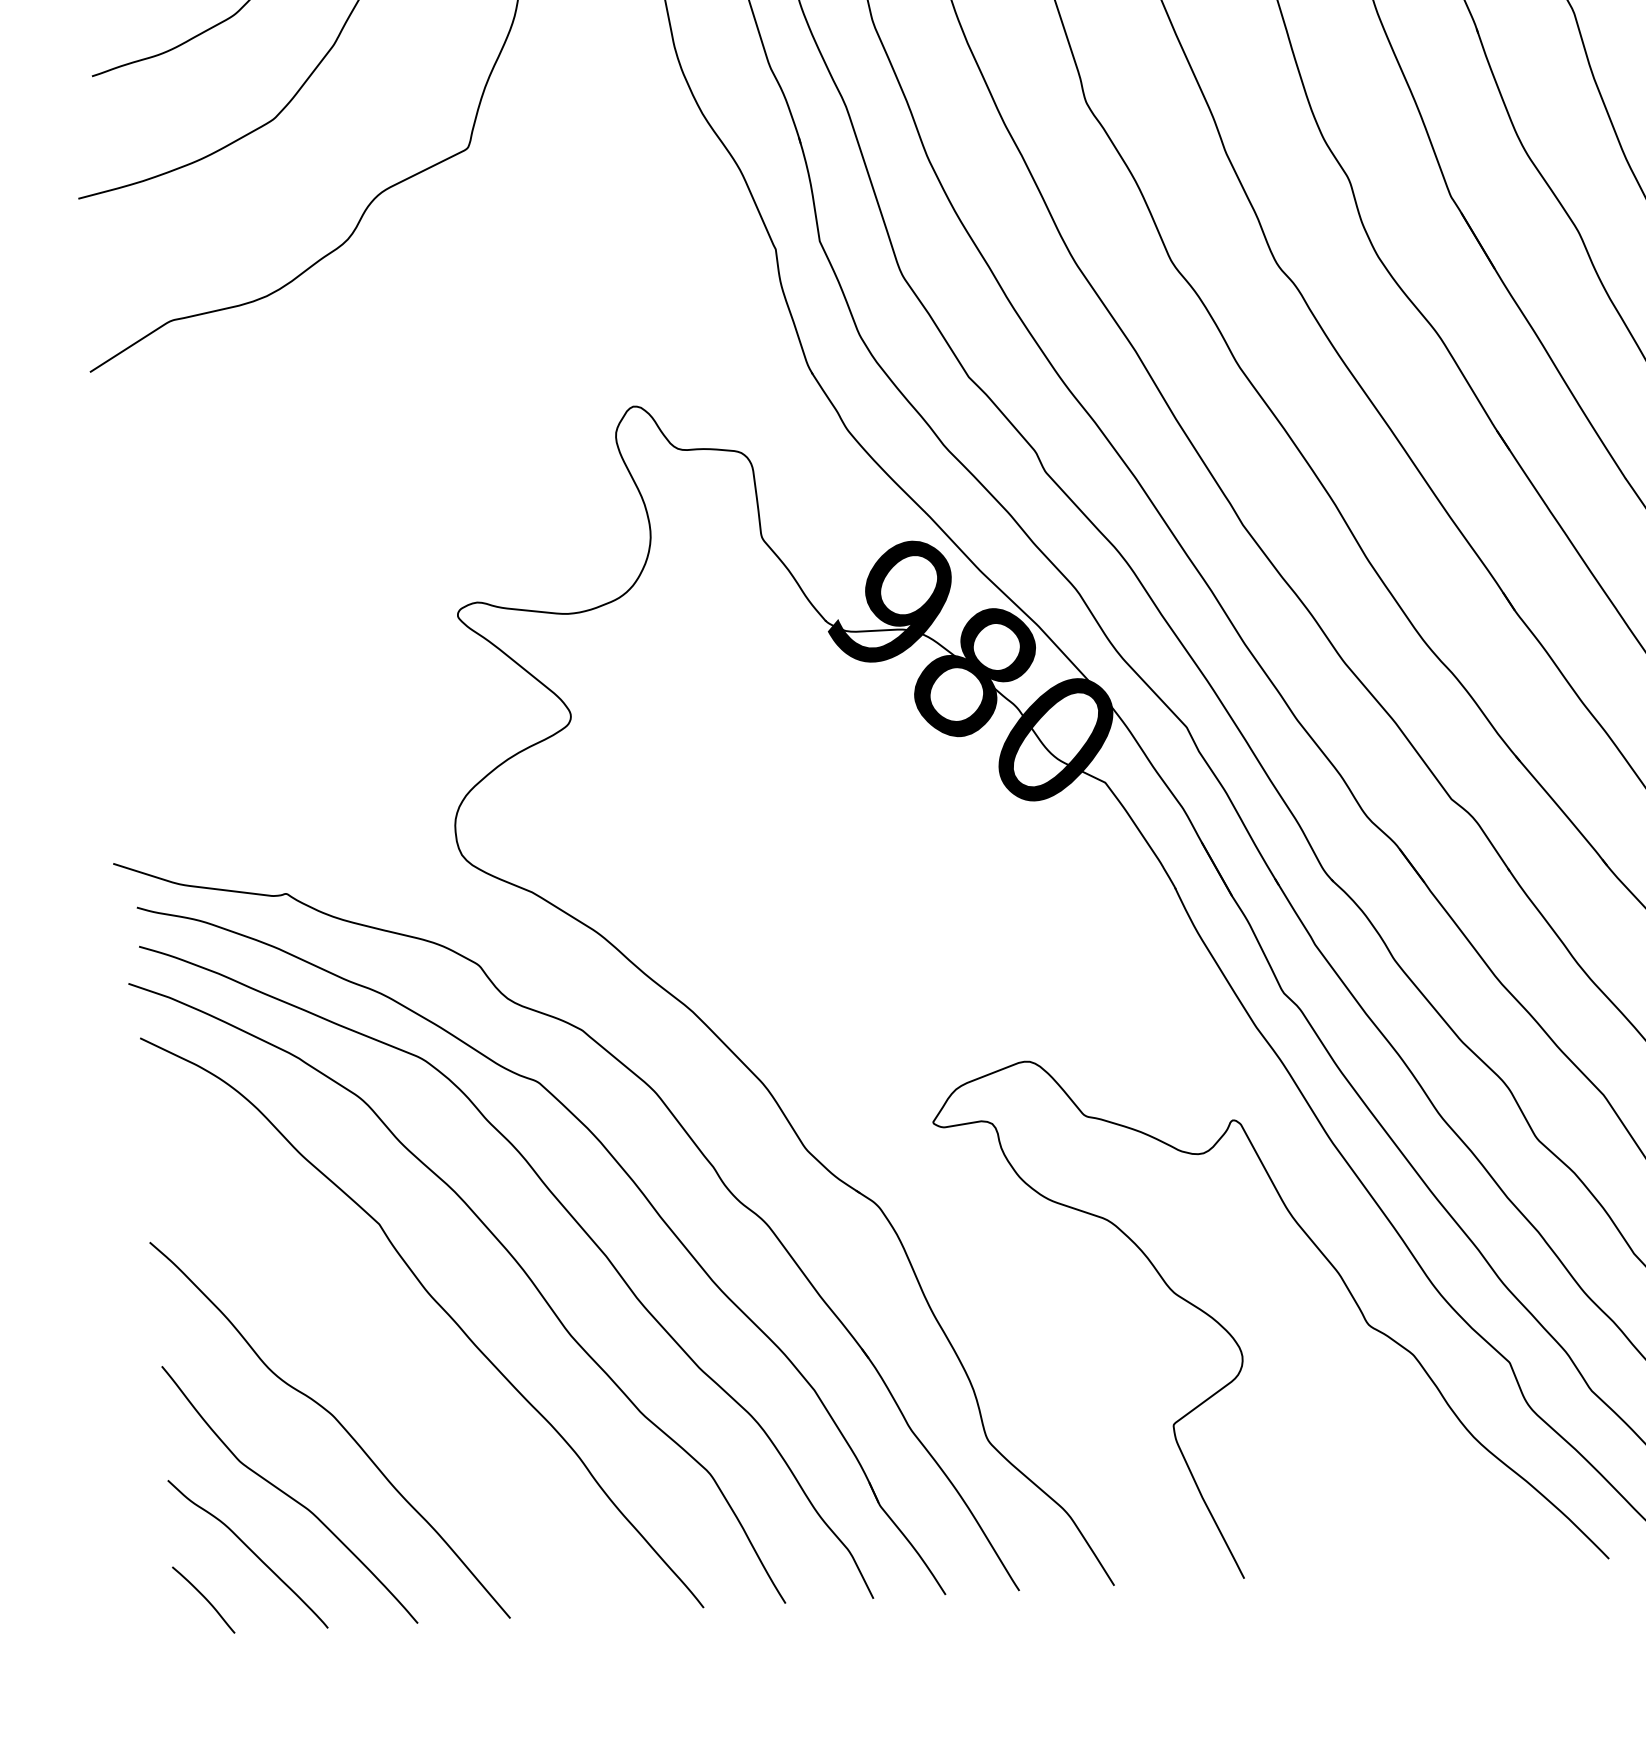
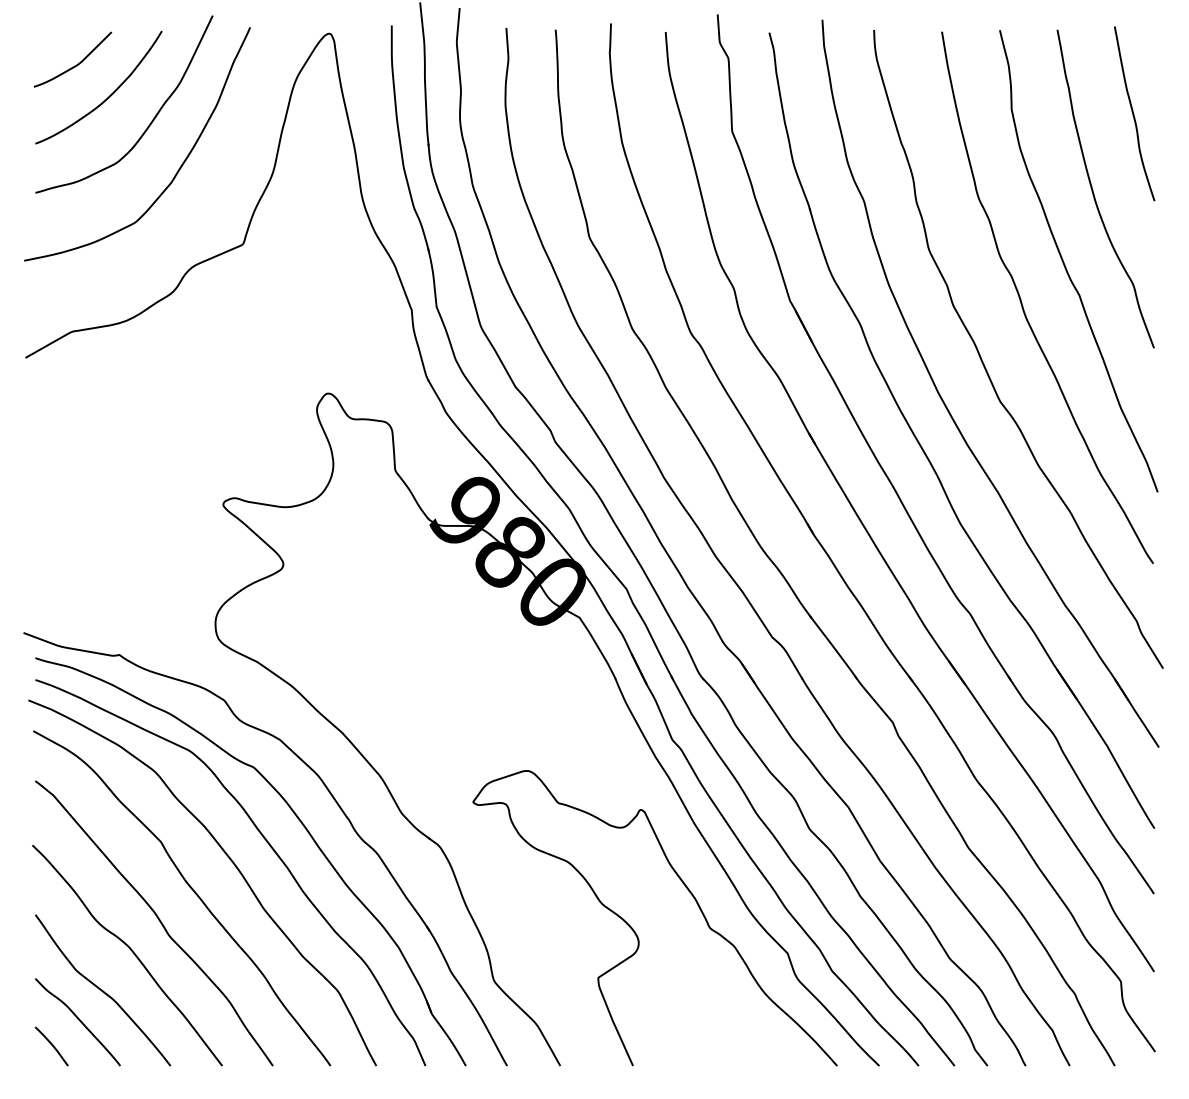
curve: (382, 1364) -> (158, 920), added

